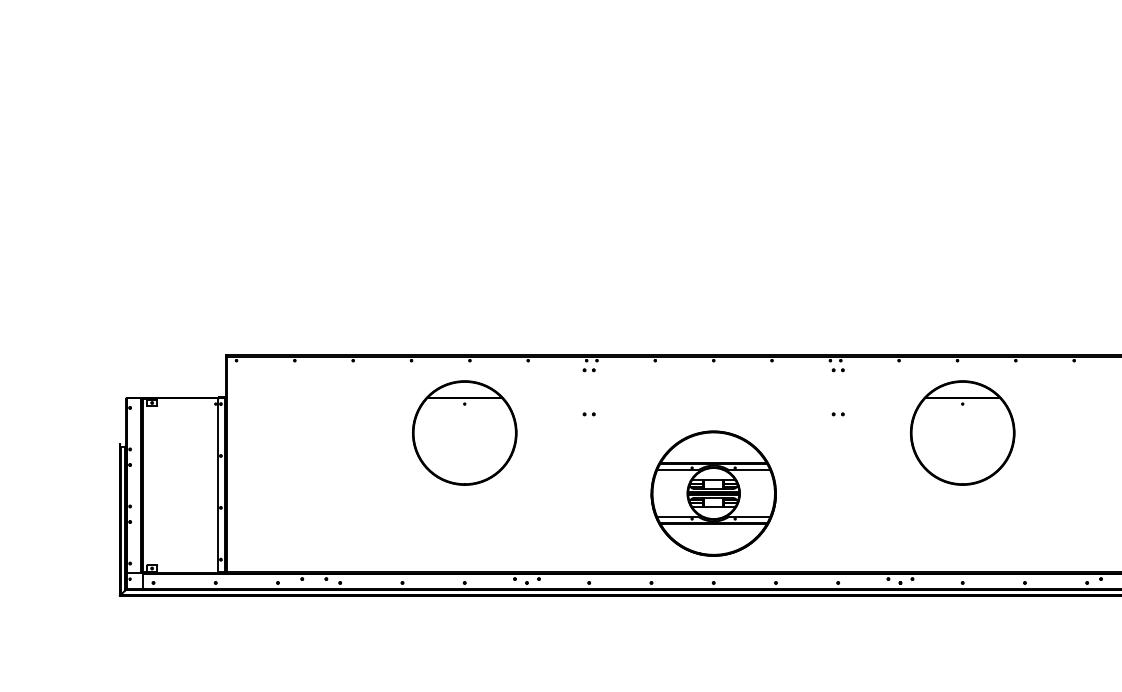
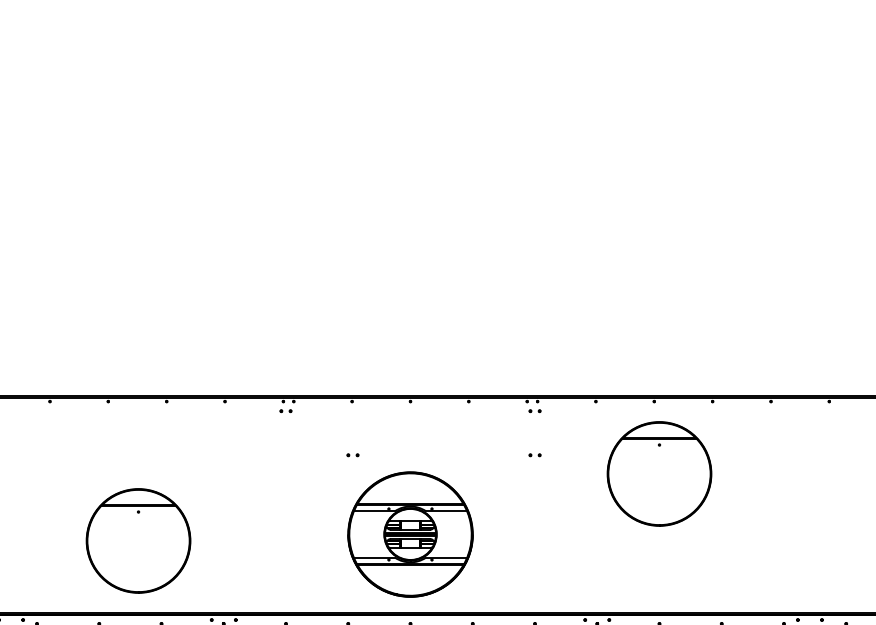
part: (588, 414) -> (352, 455), moved
part: (464, 432) -> (138, 540), moved

